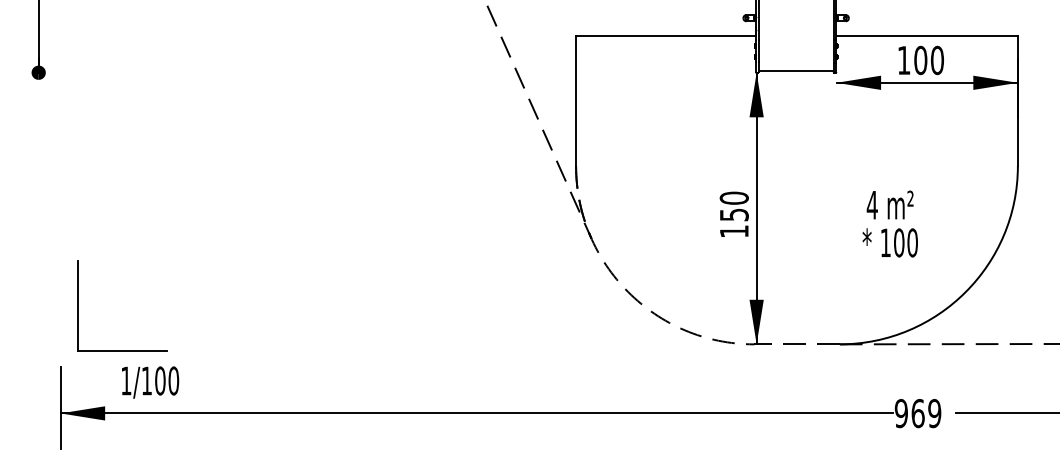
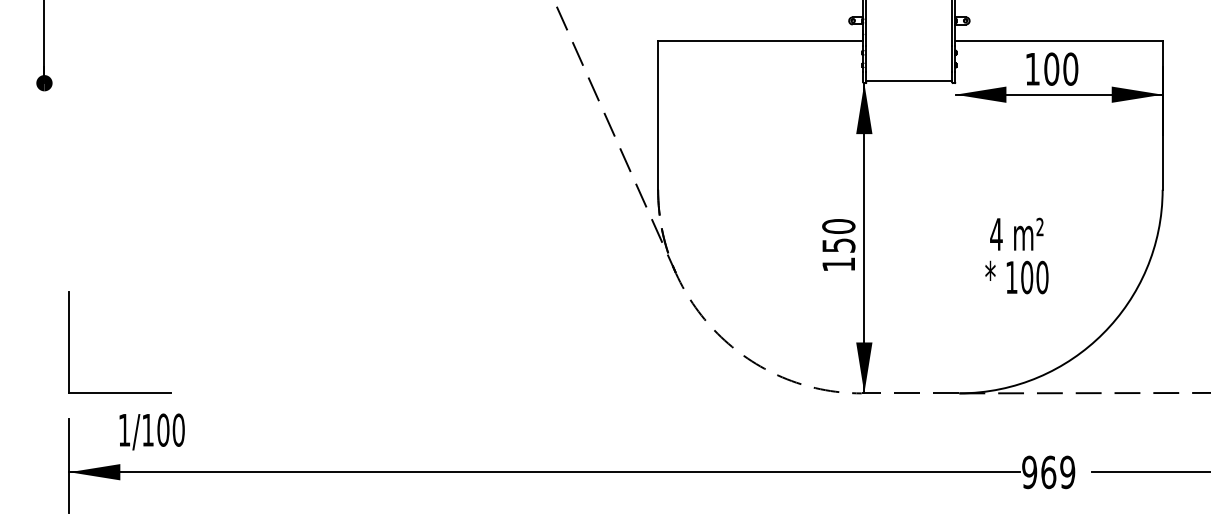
part: (78, 305) -> (69, 342), moved
text: (149, 382) -> (151, 431), moved

